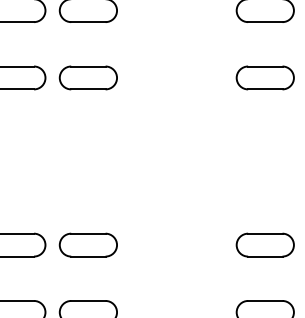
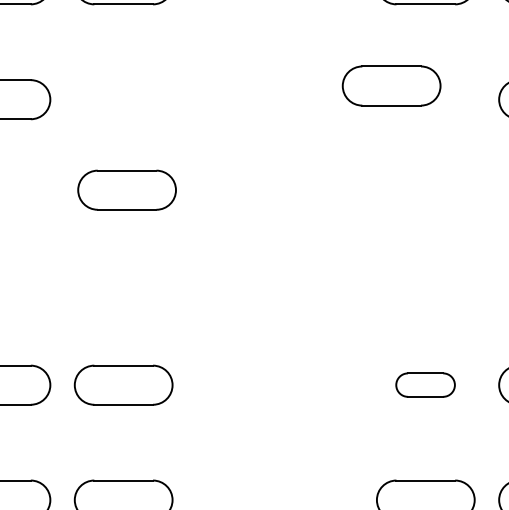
part: (87, 77) -> (125, 189), moved
part: (264, 77) -> (390, 85), moved
part: (264, 244) -> (424, 384), size x0.6

